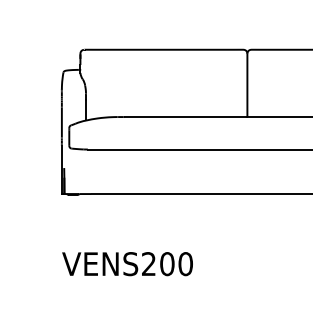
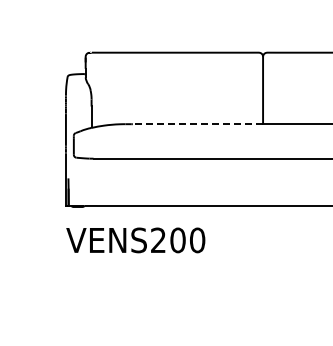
line: (185, 117) -> (197, 124), solid -> dashed
text: (127, 264) -> (135, 240), moved

